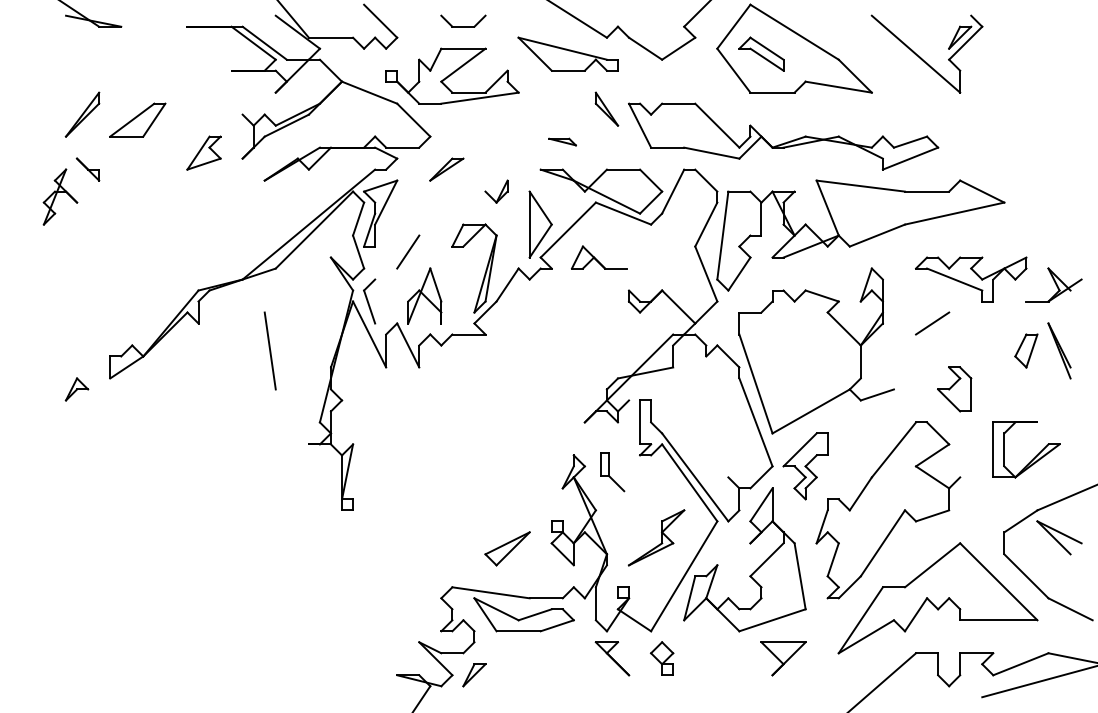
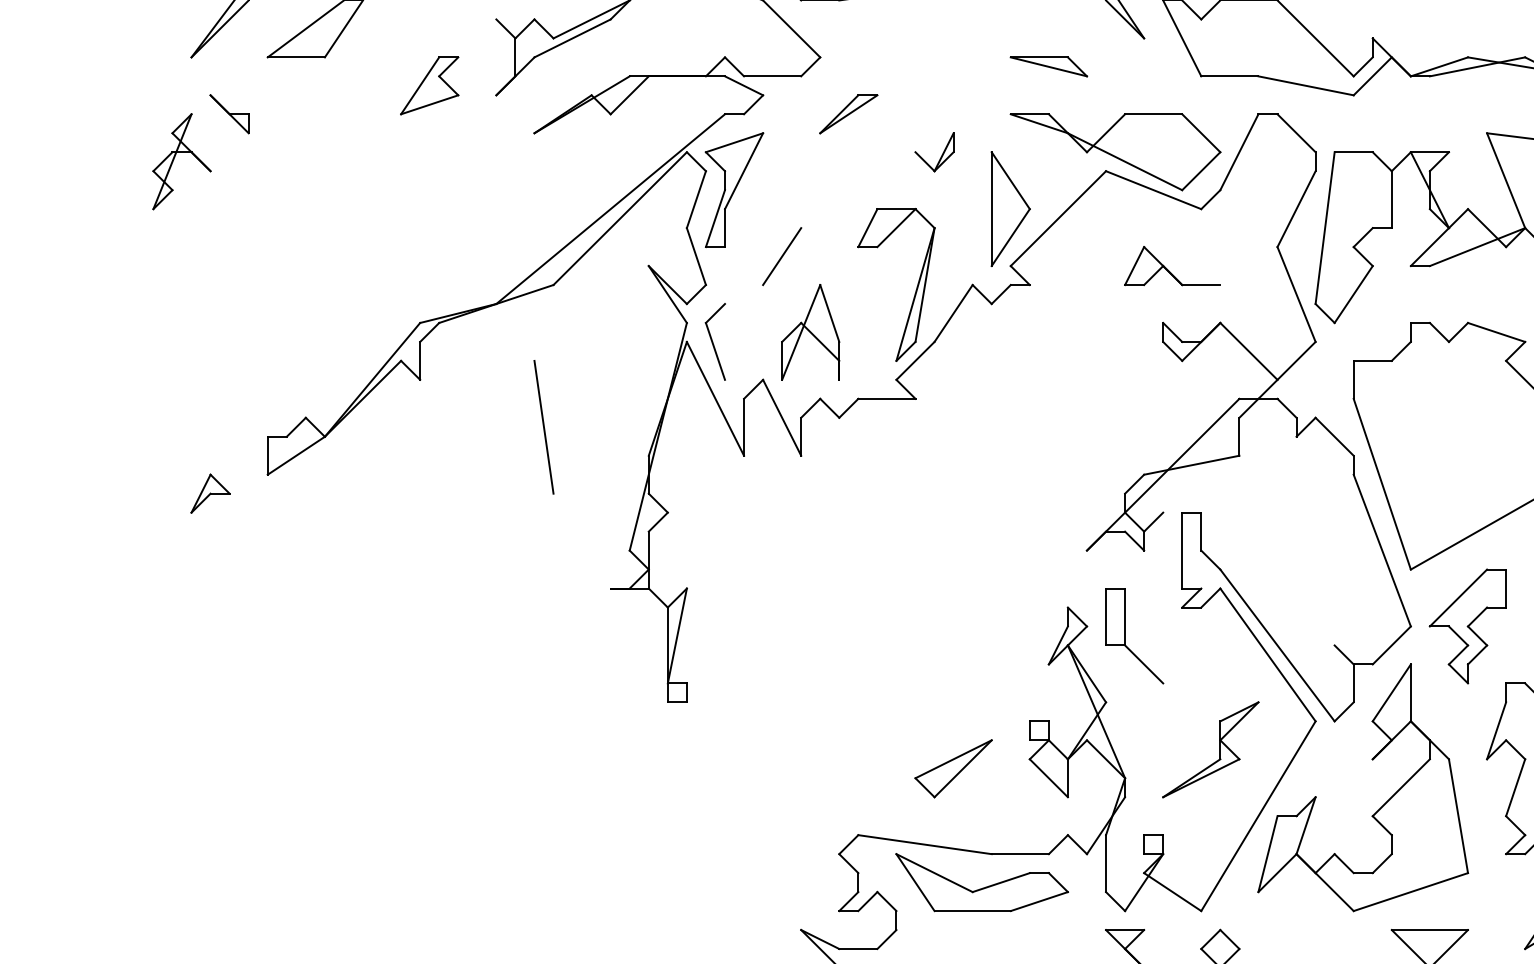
part: (562, 141) -> (1048, 65), size x1.67
part: (599, 257) -> (1172, 265), moved
part: (612, 471) -> (1134, 635), size x1.43

